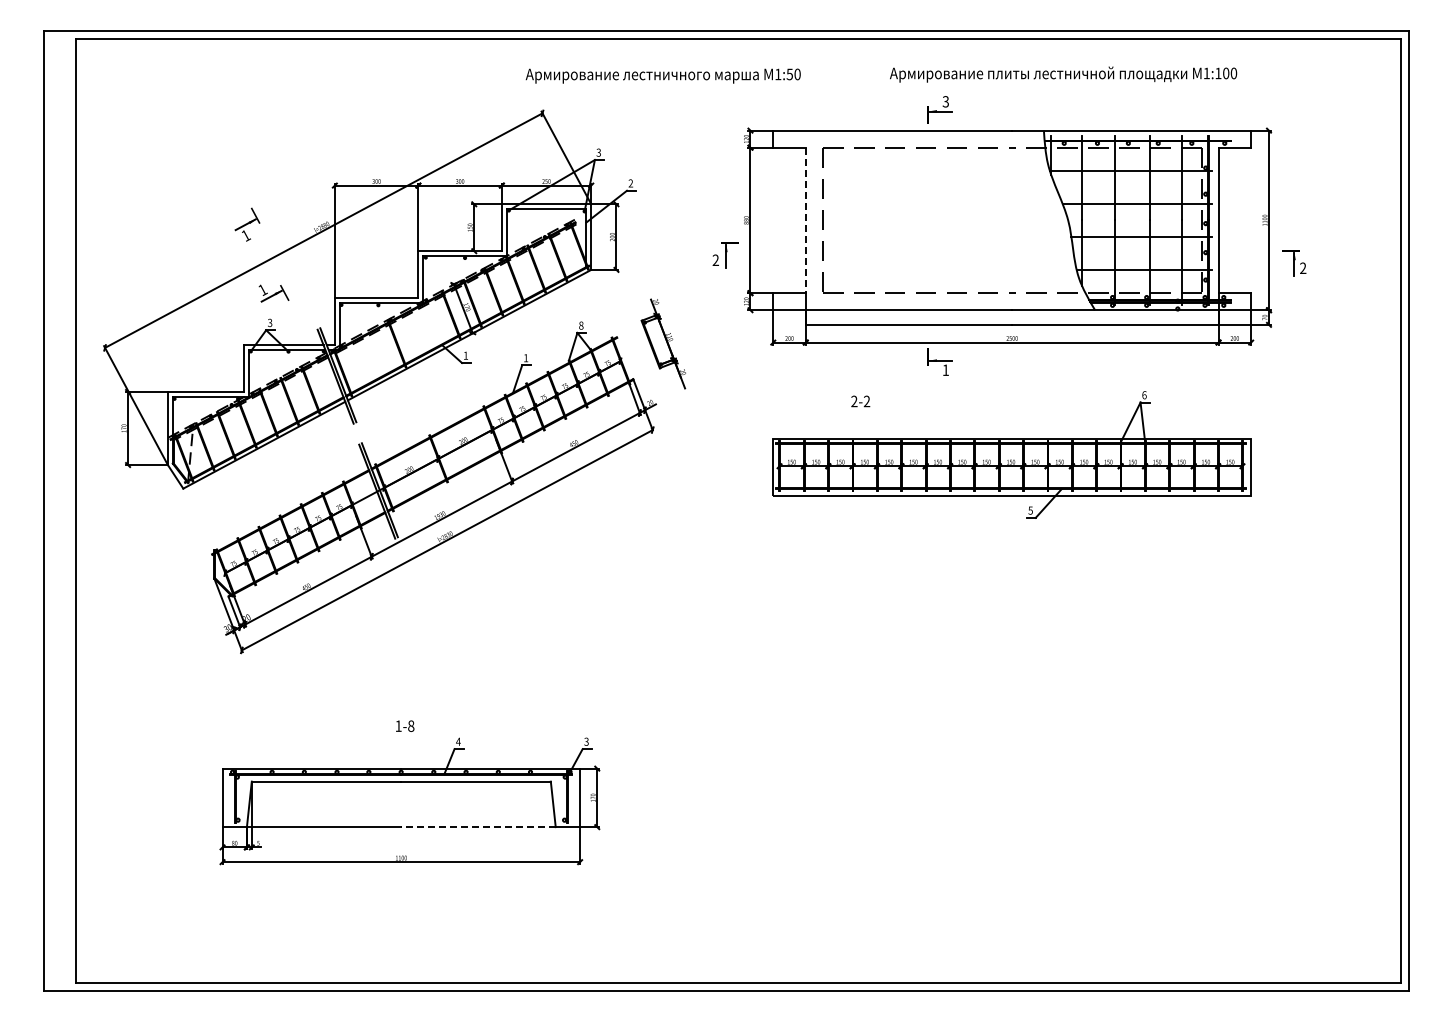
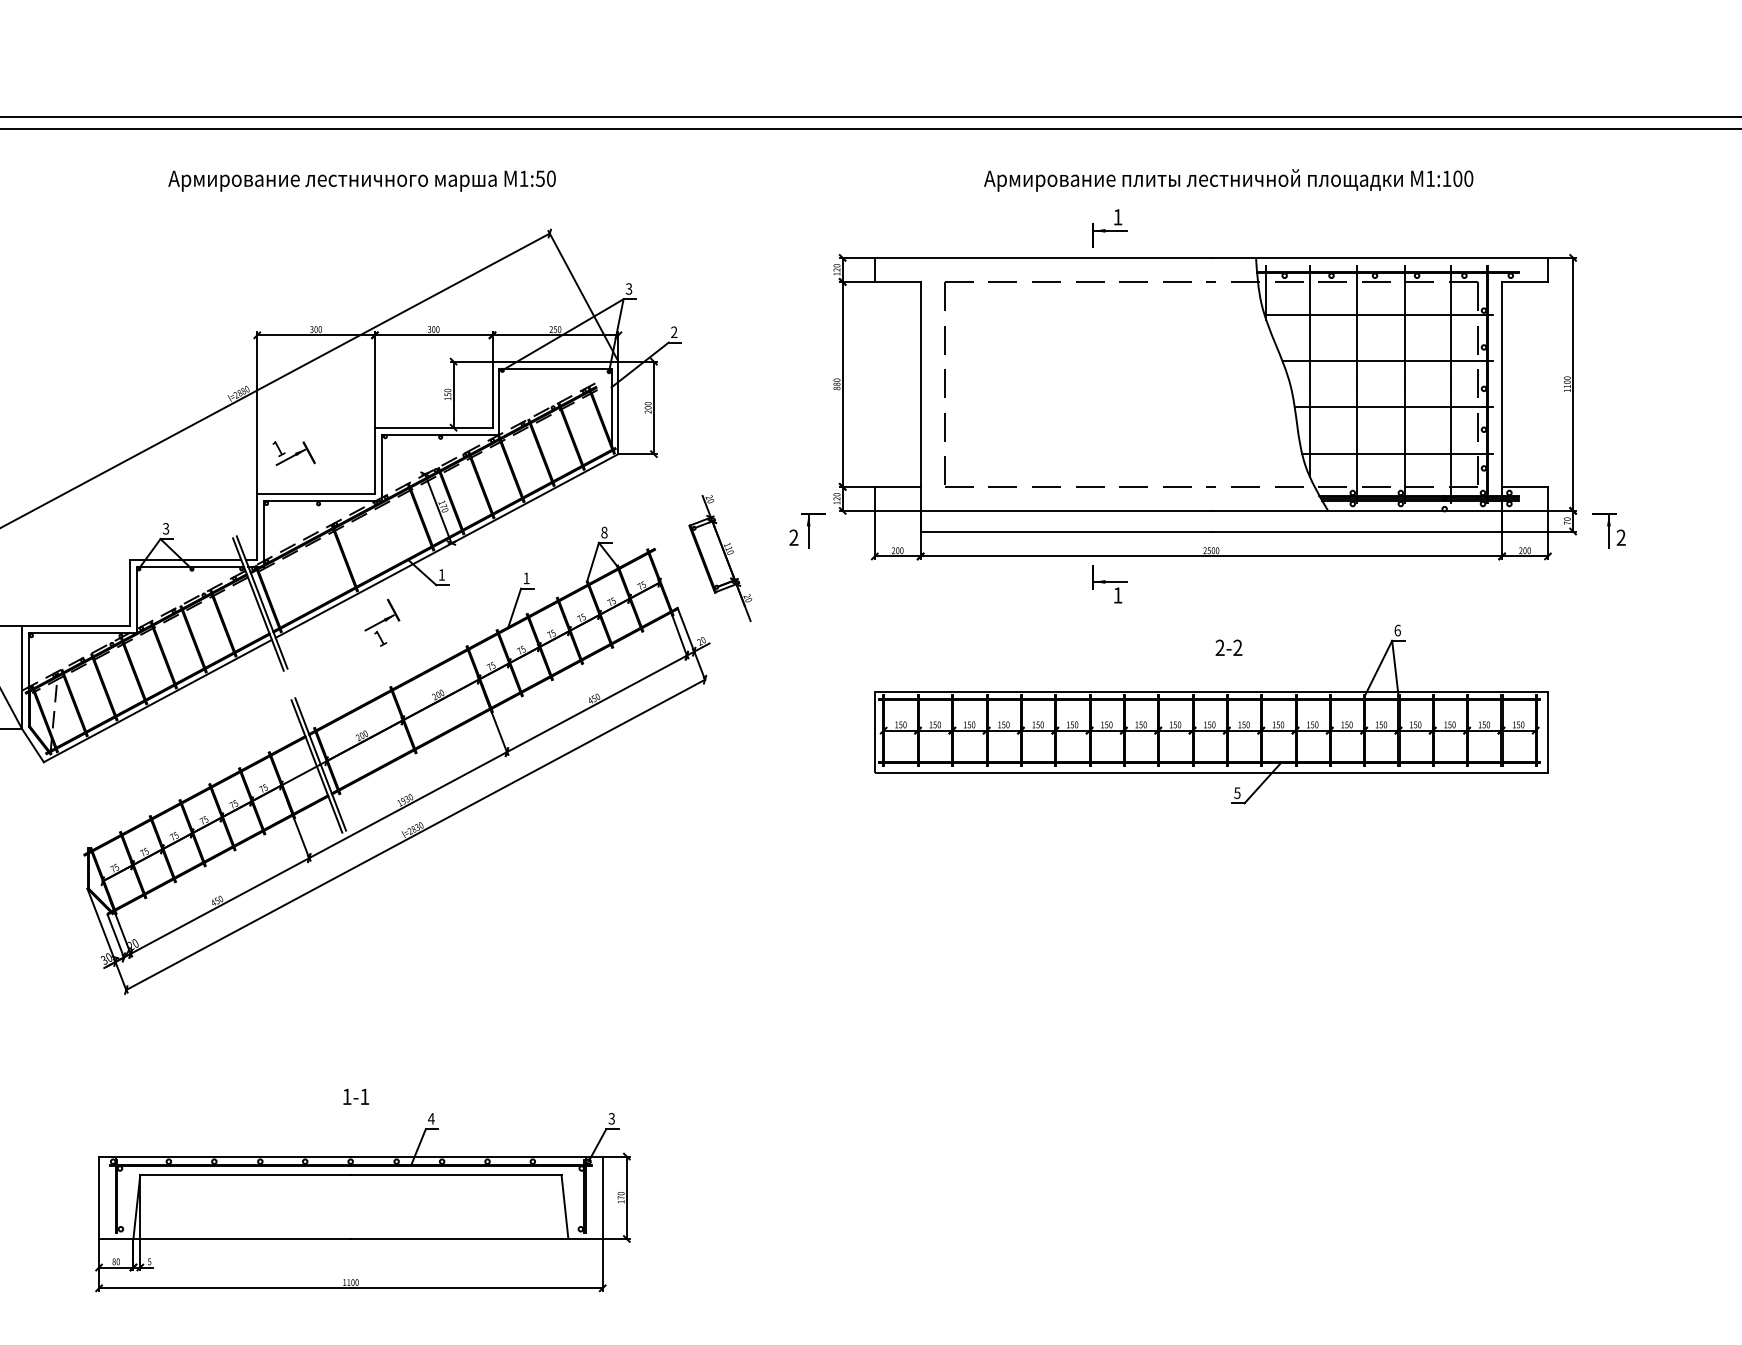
text: (1063, 74) -> (1228, 180), moved
text: (662, 75) -> (361, 180), moved
text: (945, 101) -> (1117, 216), 3 -> 1
line: (805, 220) -> (920, 384), dashed -> solid
part: (247, 224) -> (382, 622), moved
part: (725, 255) -> (807, 530), moved
part: (1294, 263) -> (1609, 530), moved
part: (273, 293) -> (293, 453), moved
text: (860, 401) -> (1228, 647), moved
text: (411, 726) -> (365, 1097), 1-8 -> 1-1
line: (478, 827) -> (459, 1239), dashed -> solid

